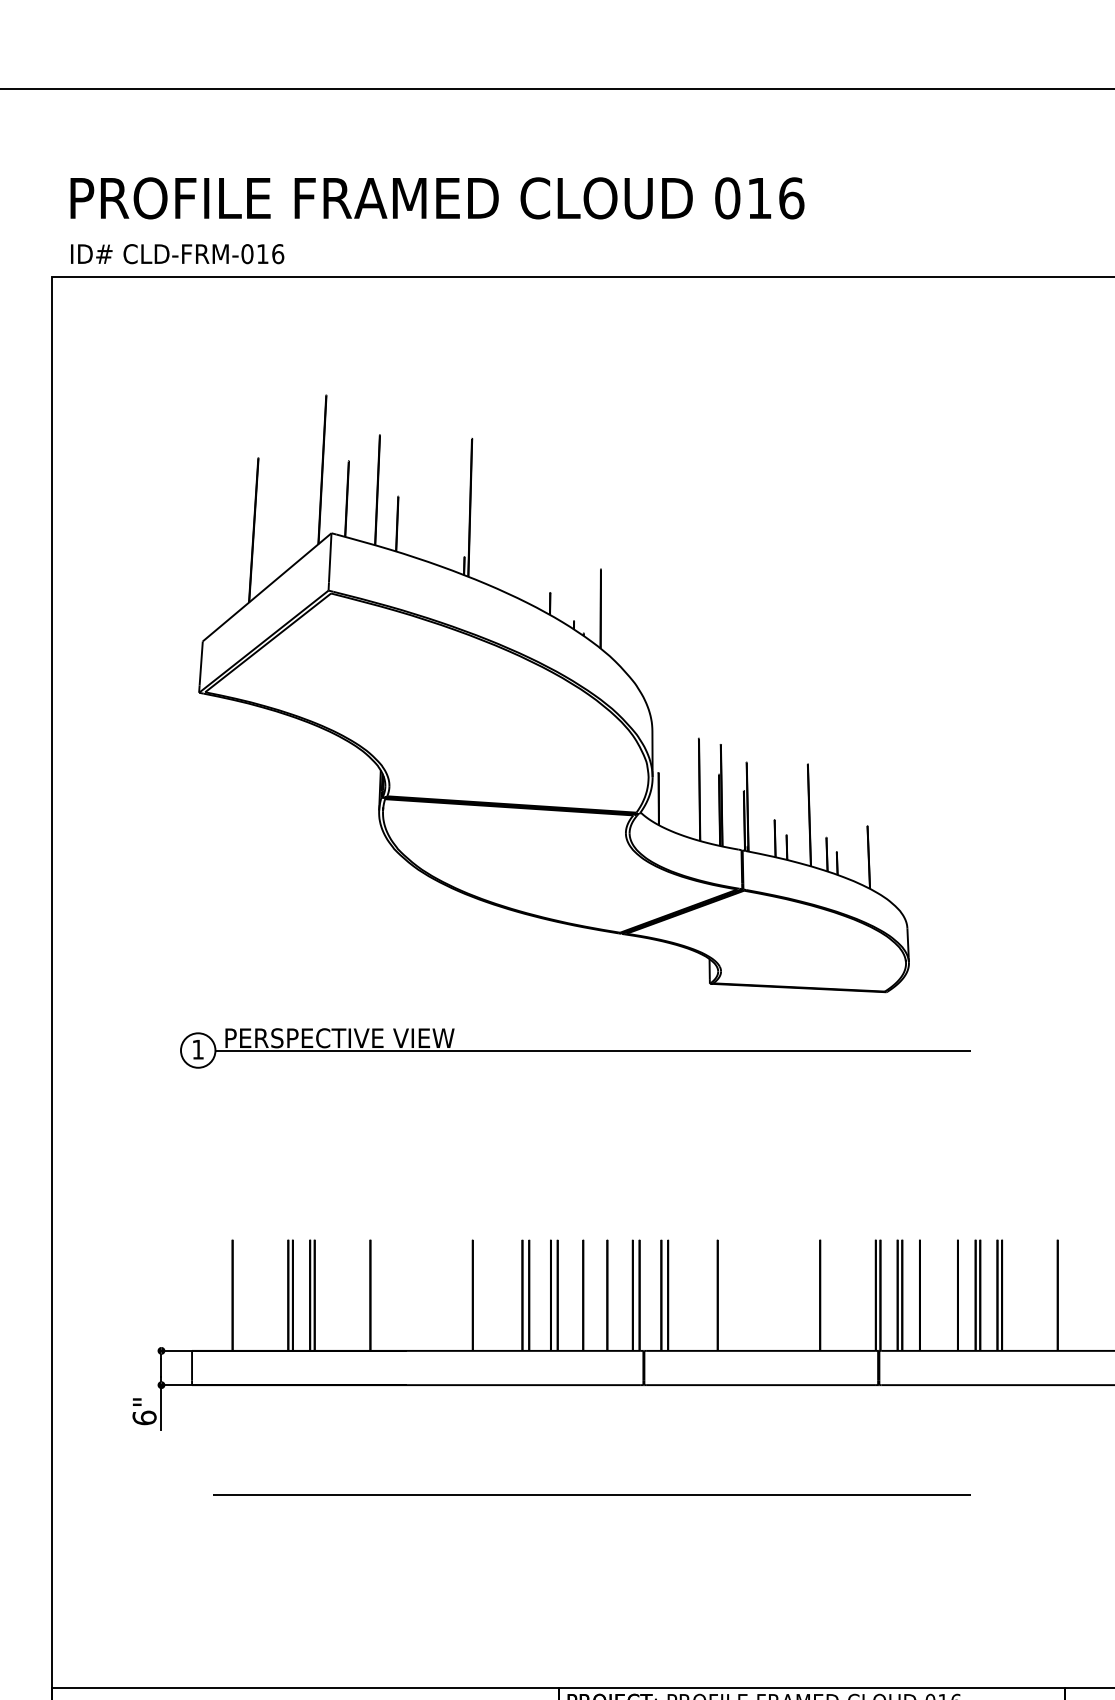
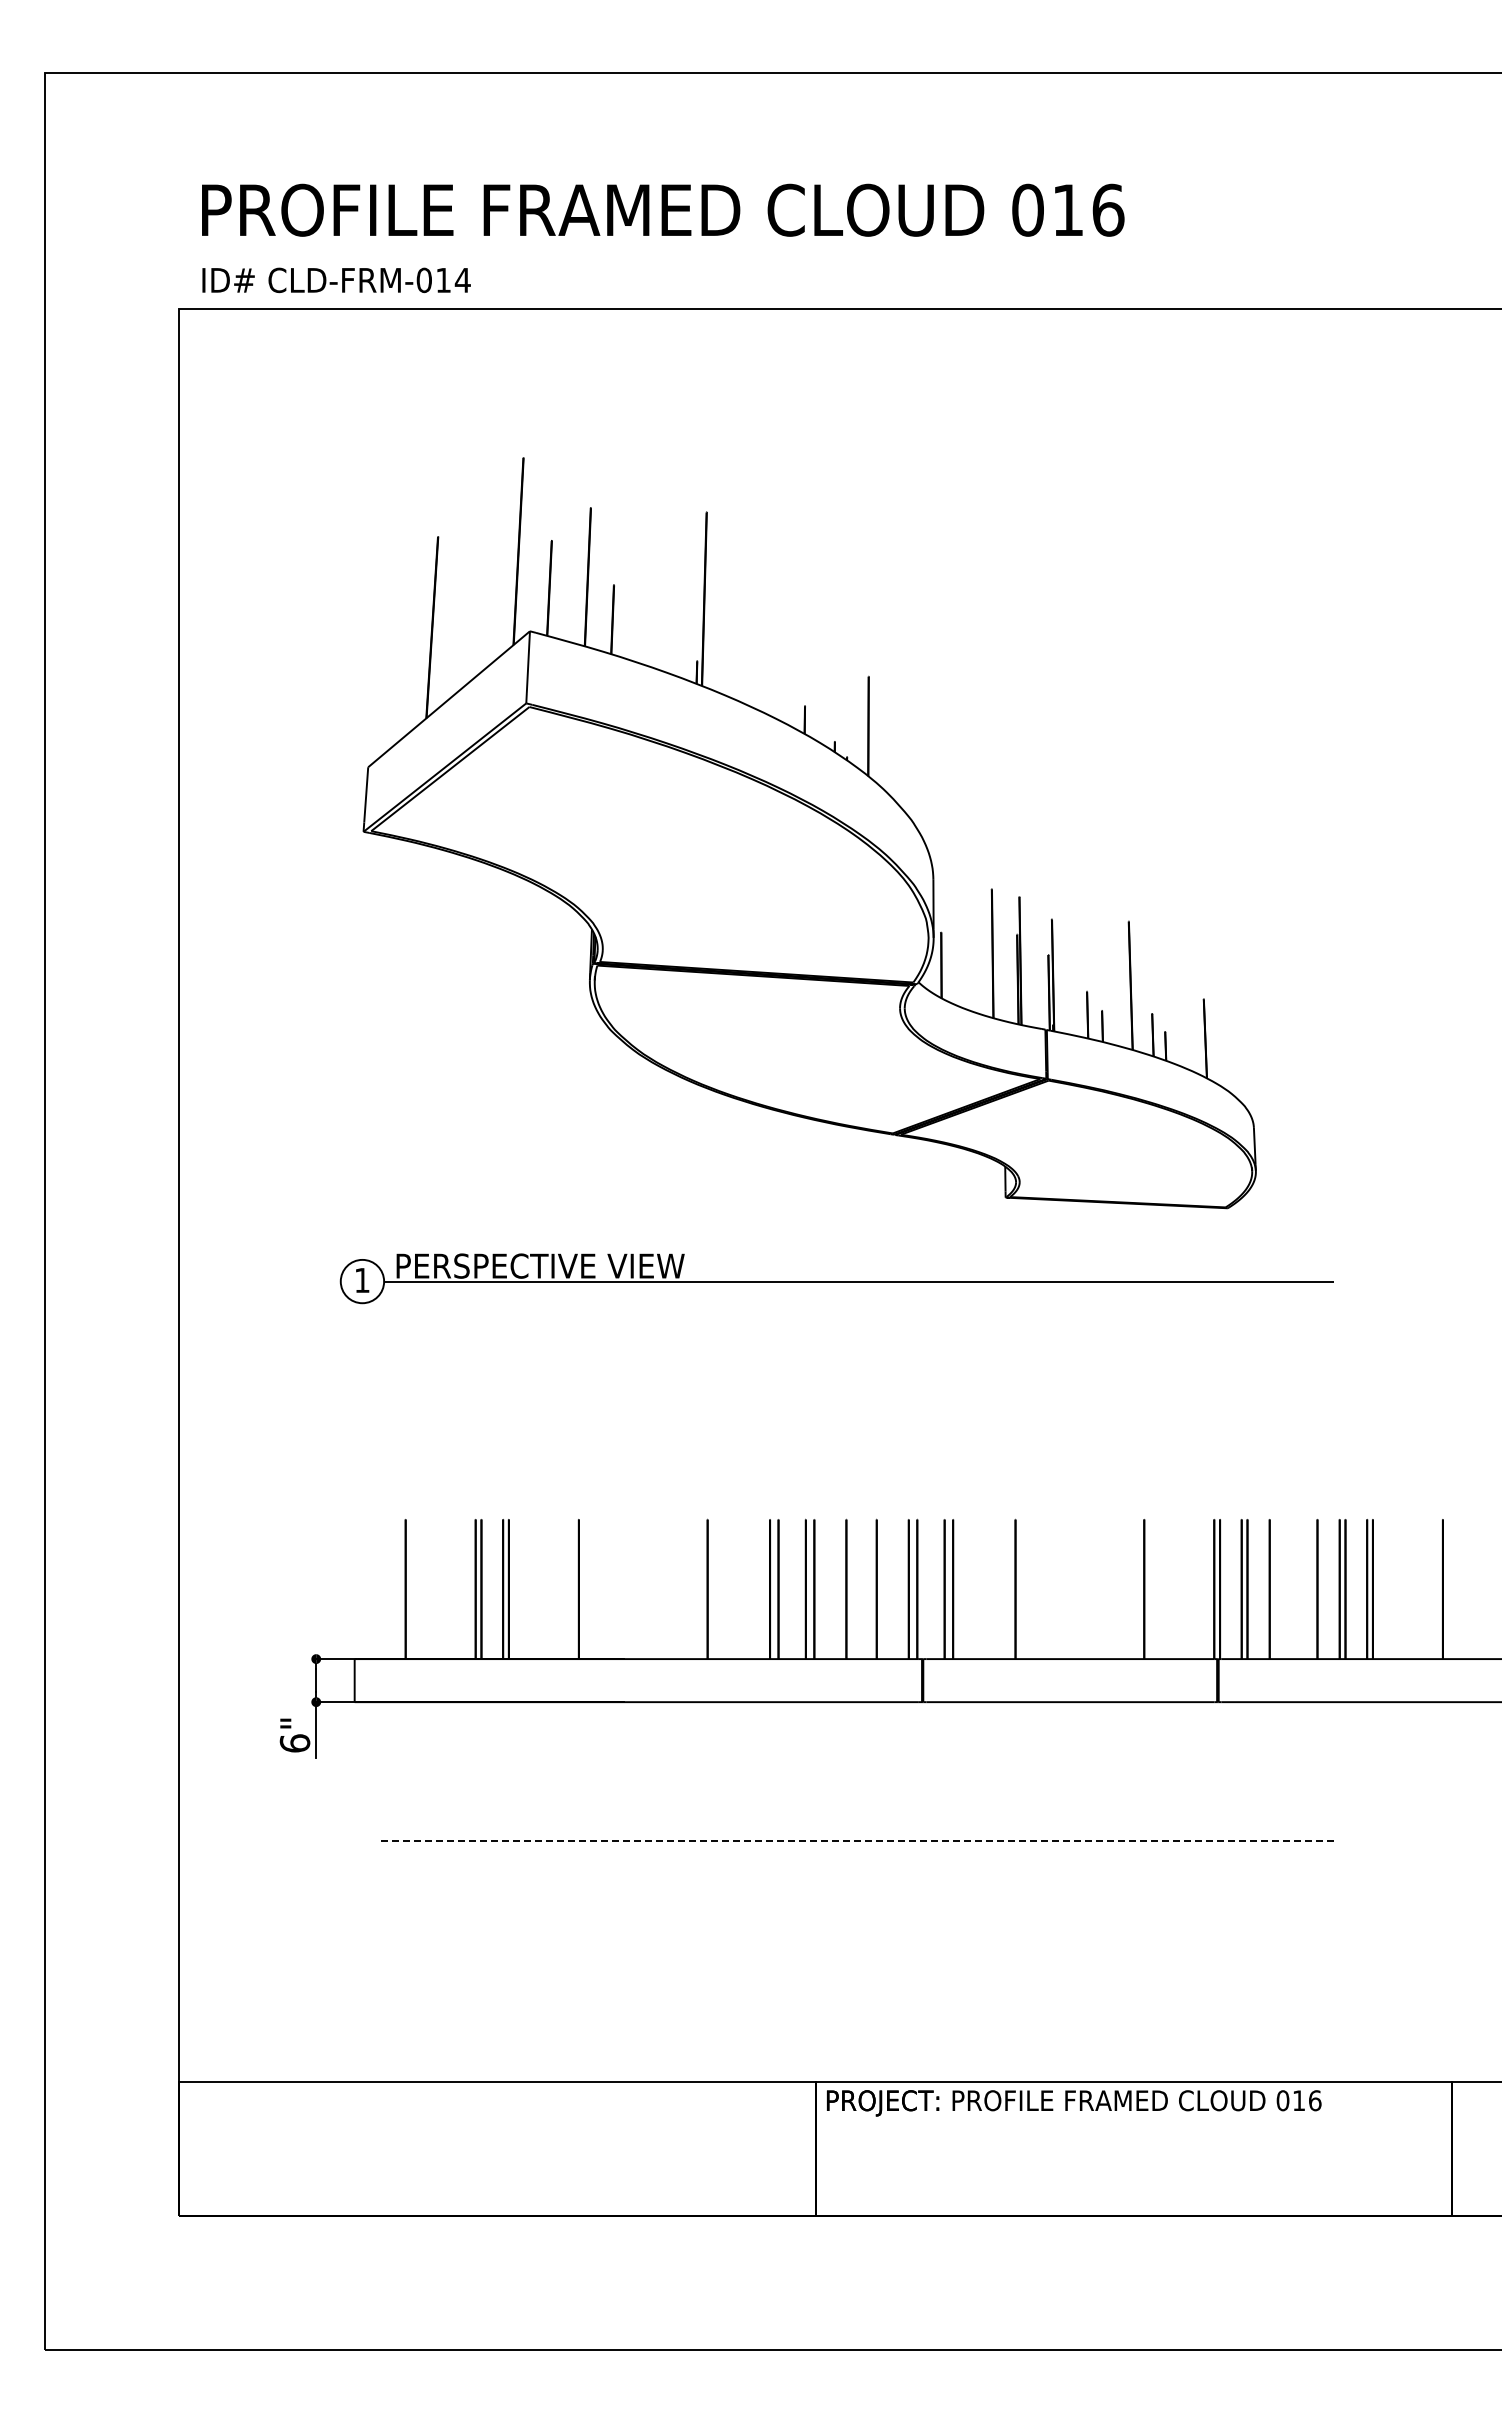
text: (277, 254) -> (462, 280), CLD-FRM-016 -> CLD-FRM-014
line: (592, 1495) -> (857, 1840), solid -> dashed

